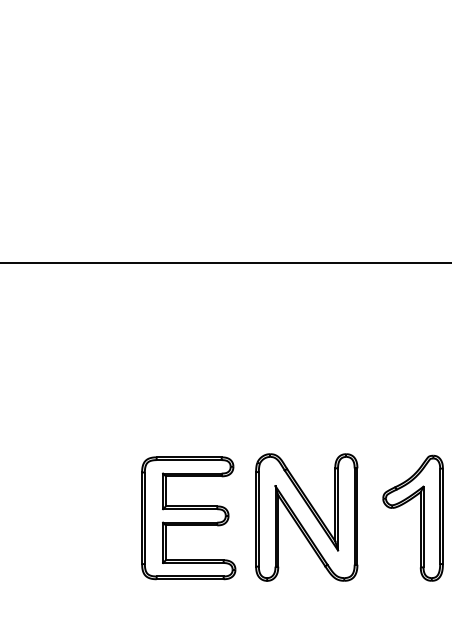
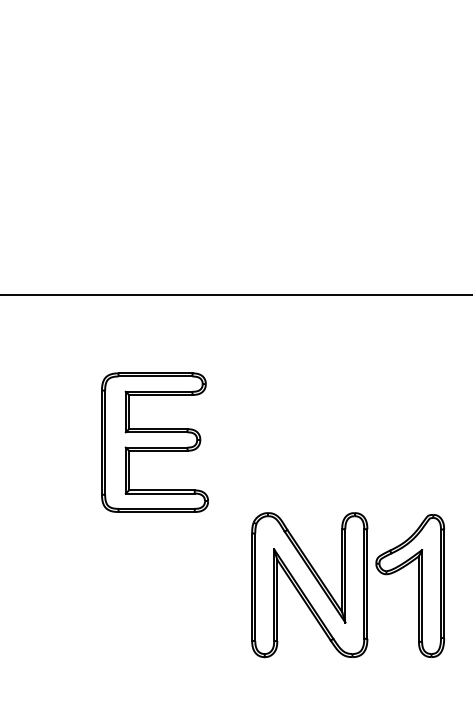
part: (306, 517) -> (309, 585), moved
part: (188, 518) -> (154, 442), moved

